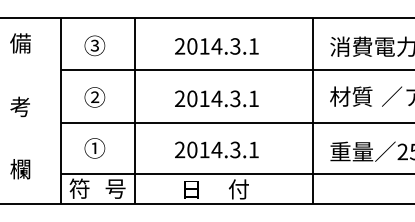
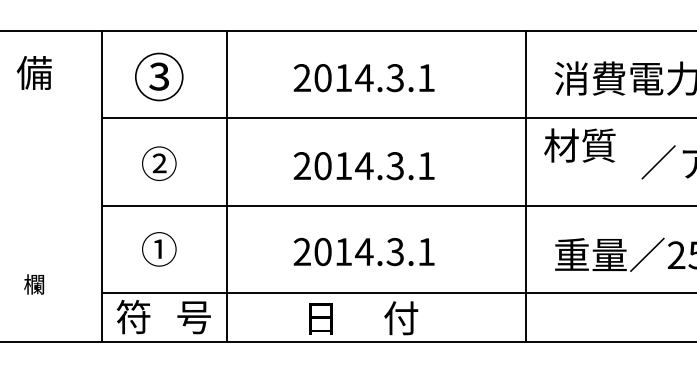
part: (94, 45) -> (158, 76), size x1.4
text: (351, 96) -> (580, 145), moved
part: (19, 106) -> (32, 178), removed
part: (20, 169) -> (34, 284), size x0.6

